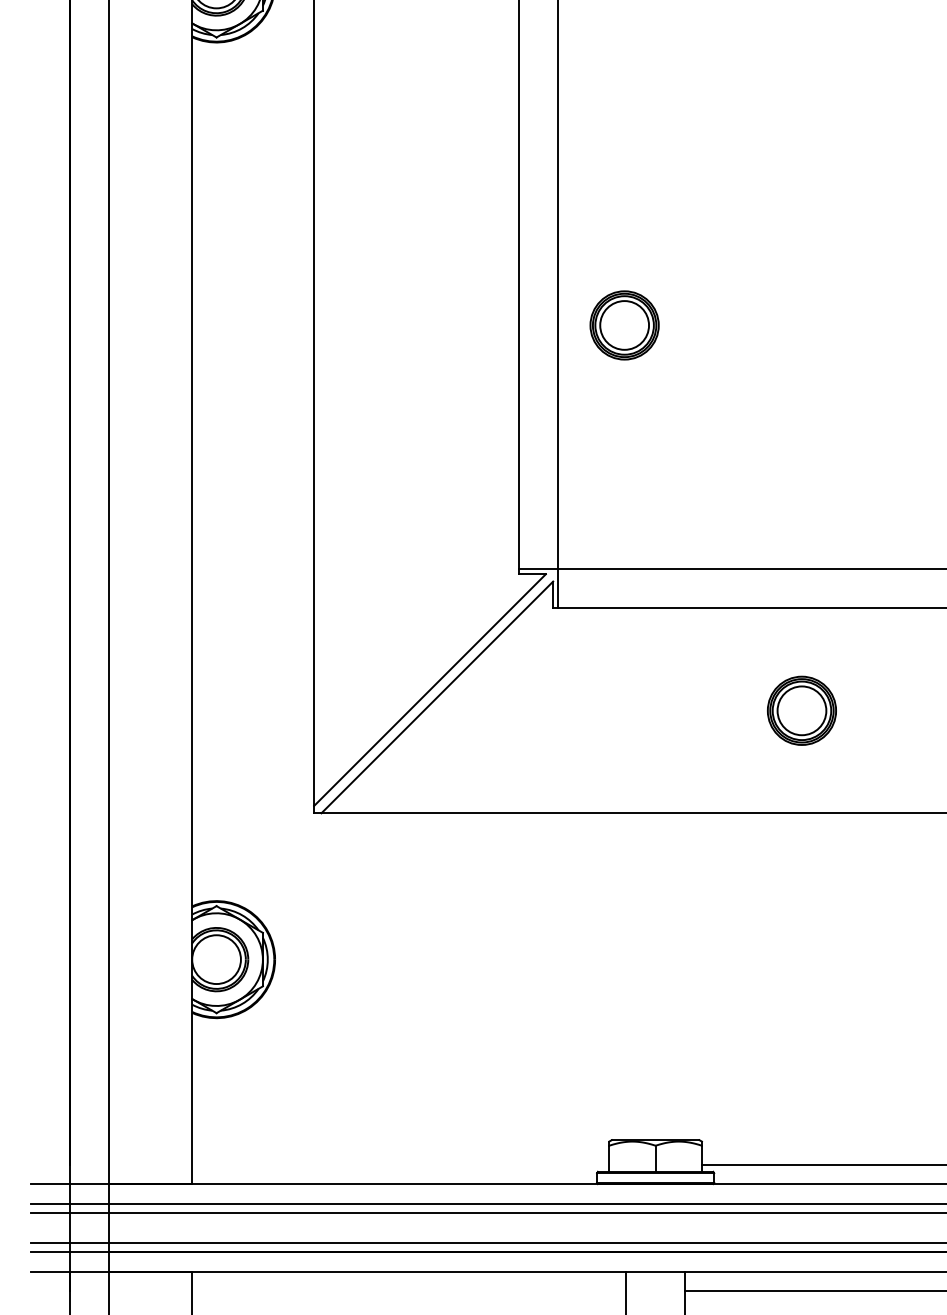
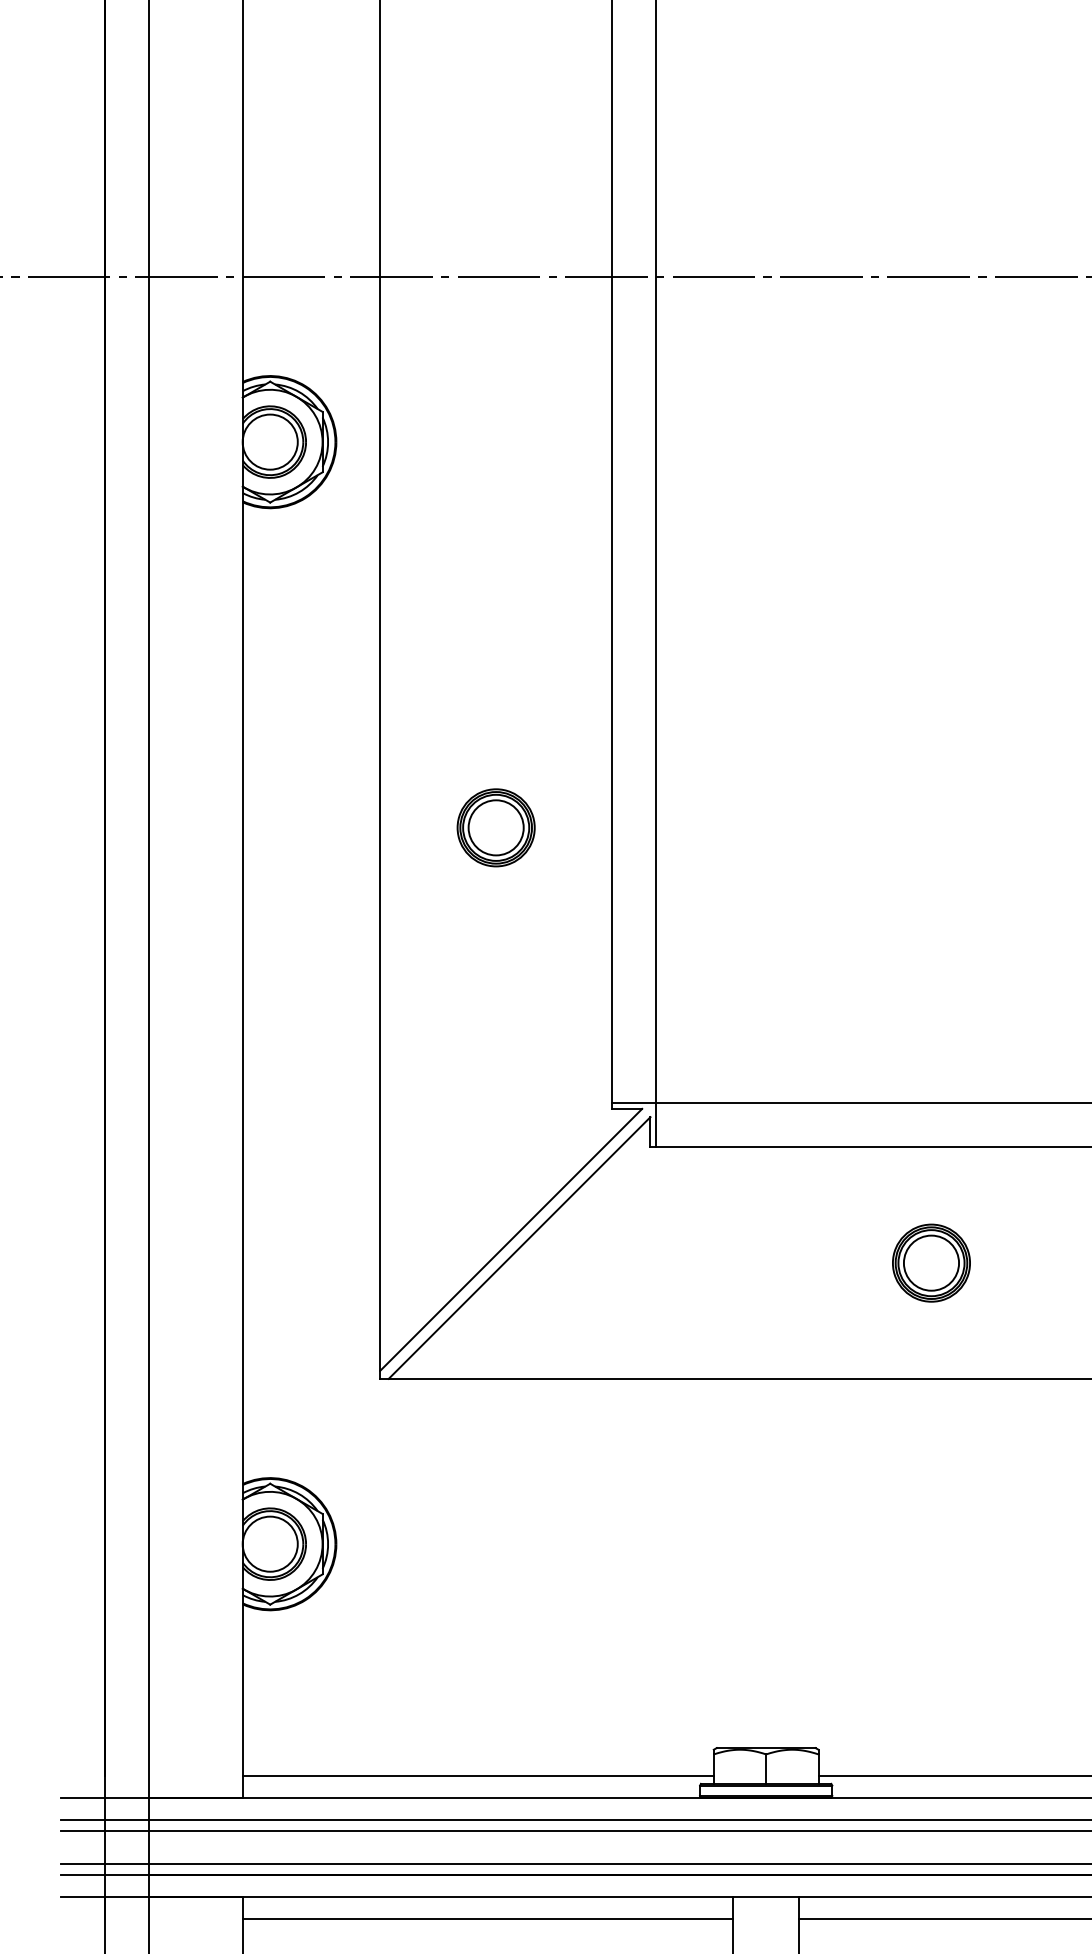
part: (624, 325) -> (495, 827), moved
line: (400, 1164) -> (477, 1775), added
line: (408, 1291) -> (487, 1918), added

